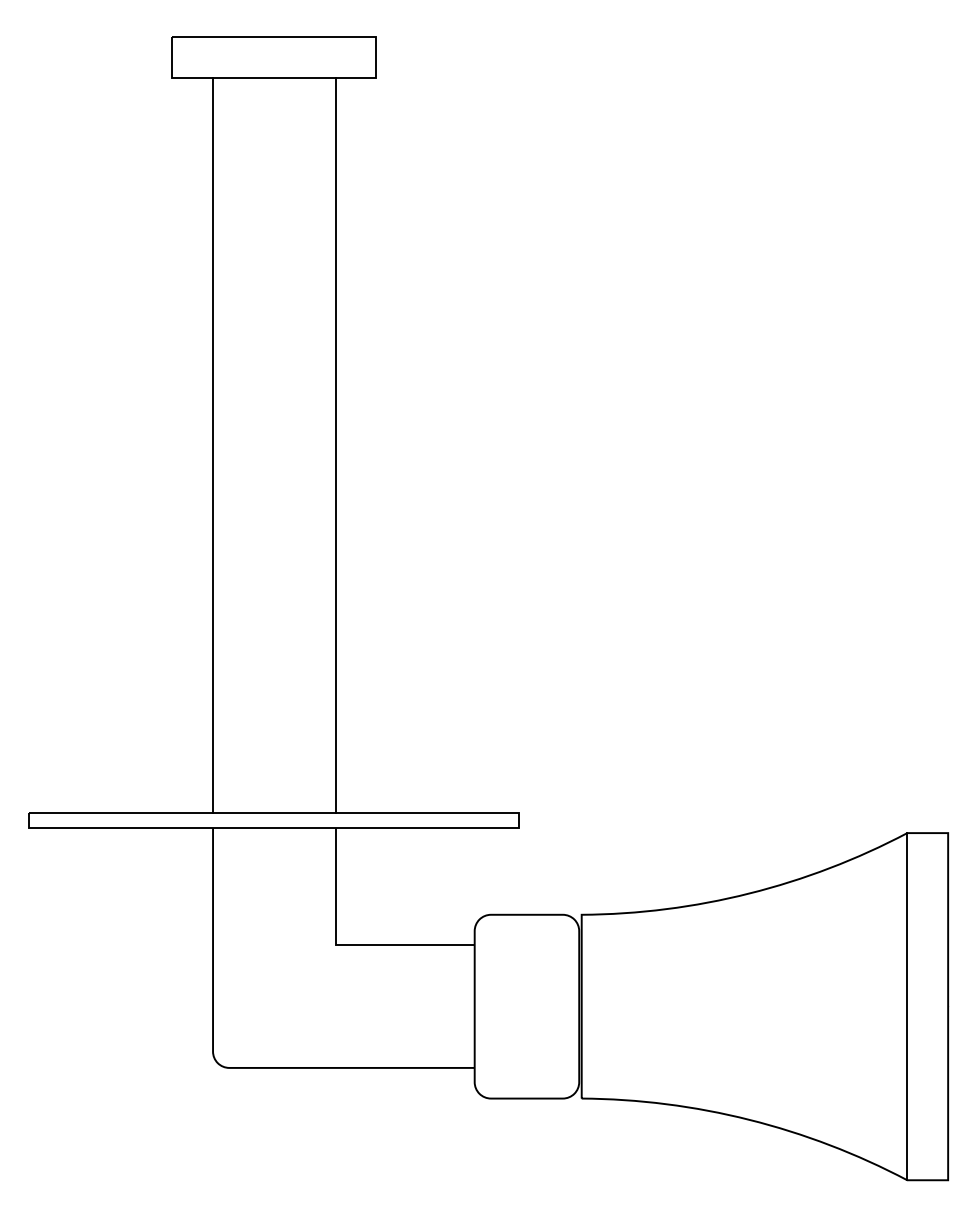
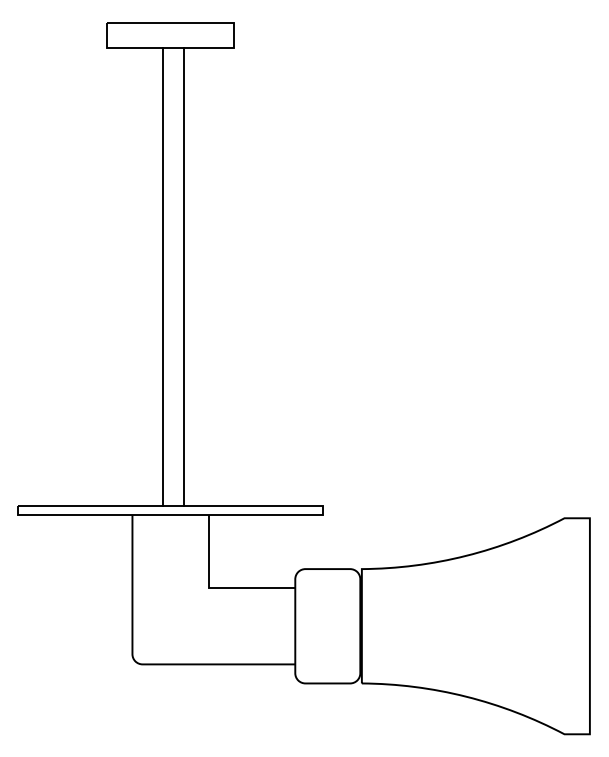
line: (213, 444) -> (163, 276), moved
line: (335, 444) -> (183, 276), moved
line: (907, 1007) -> (564, 626), removed

